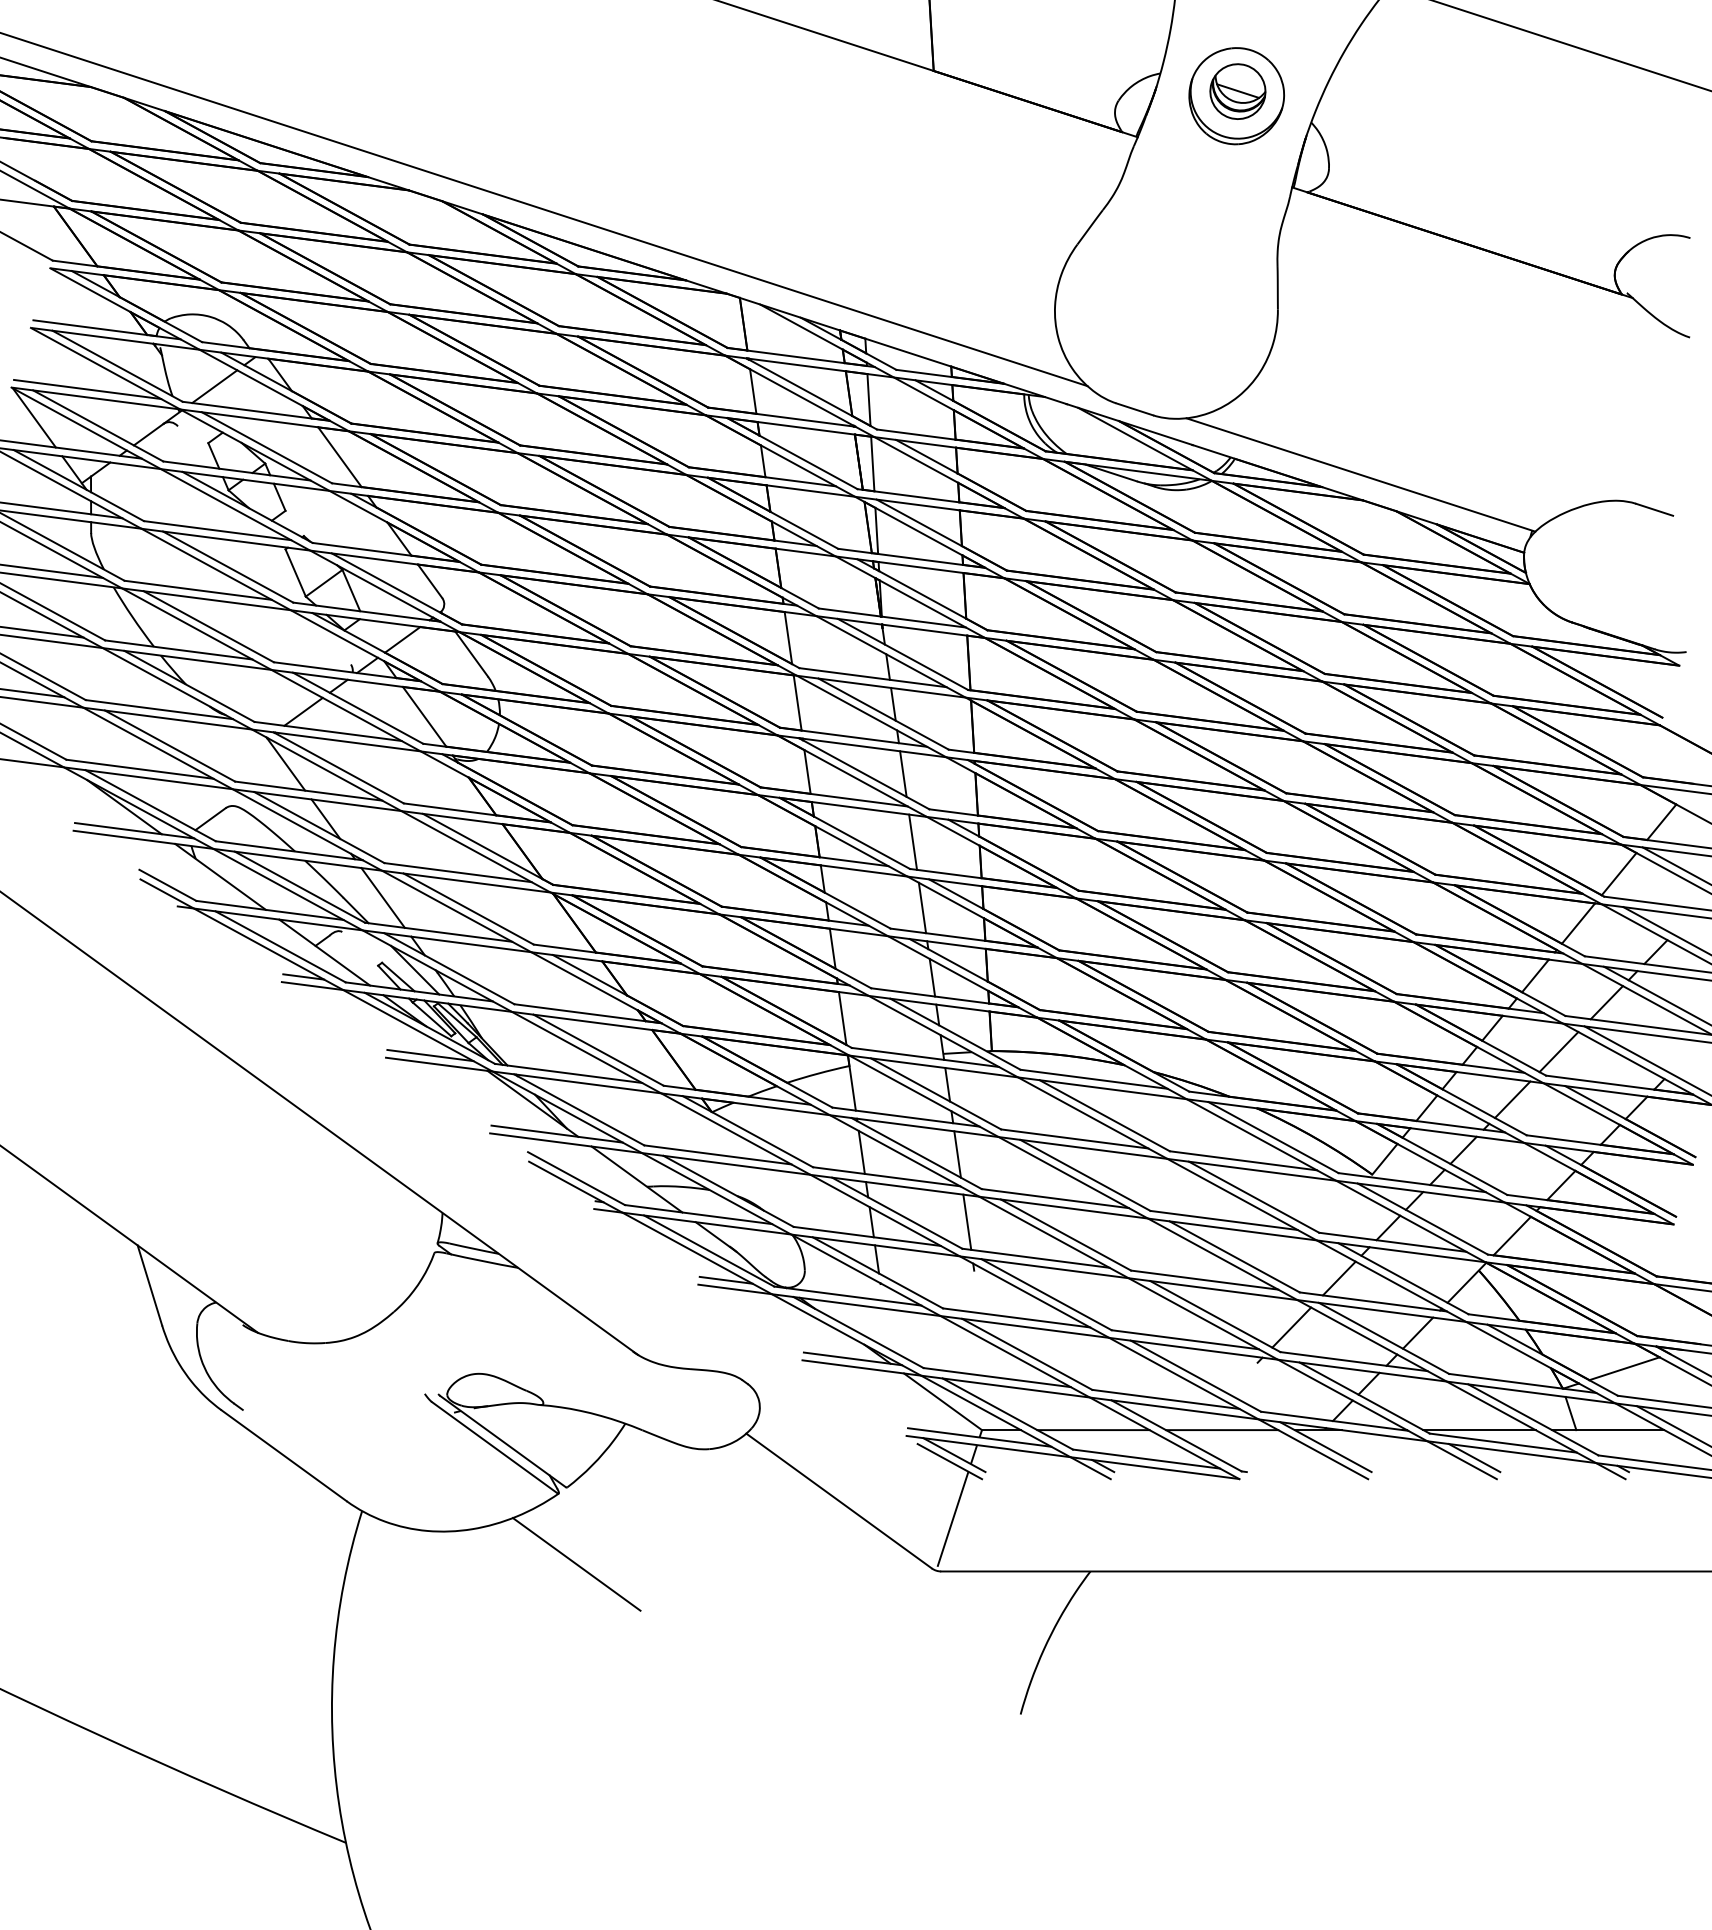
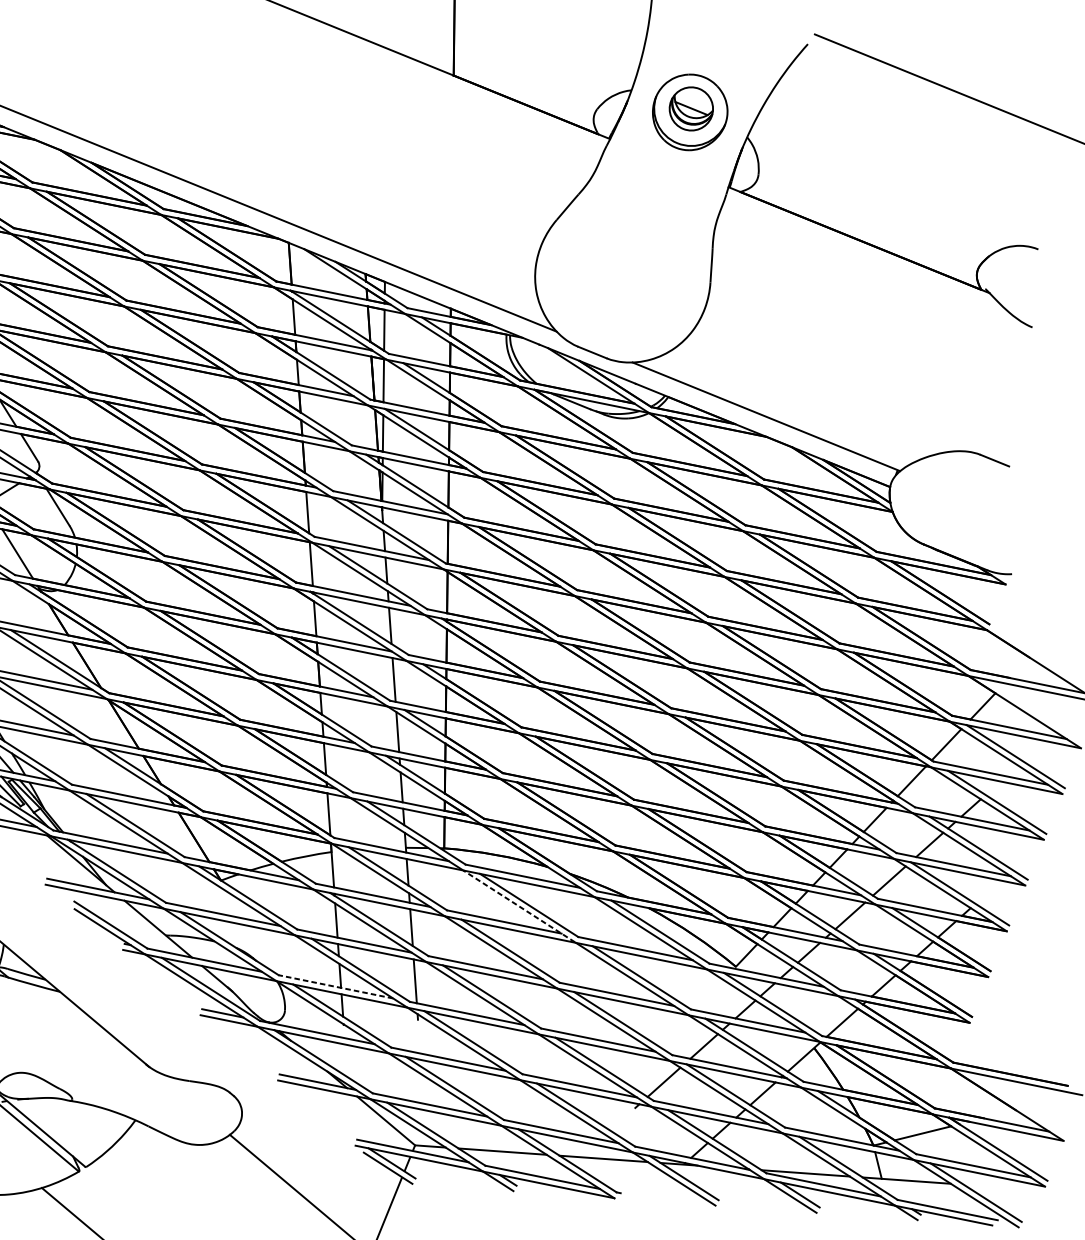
line: (1091, 1117) -> (518, 906), solid -> dashed
line: (866, 1236) -> (335, 986), solid -> dashed

